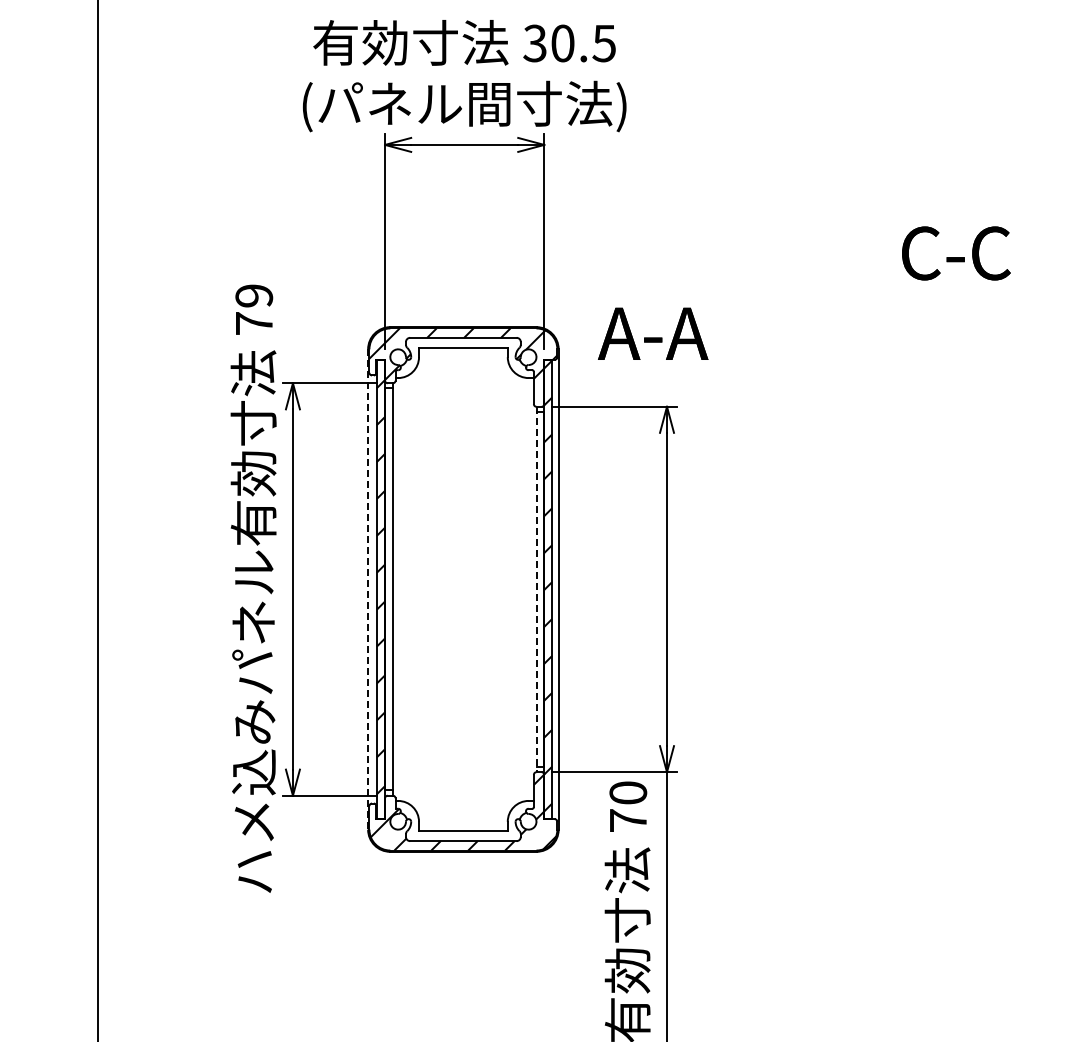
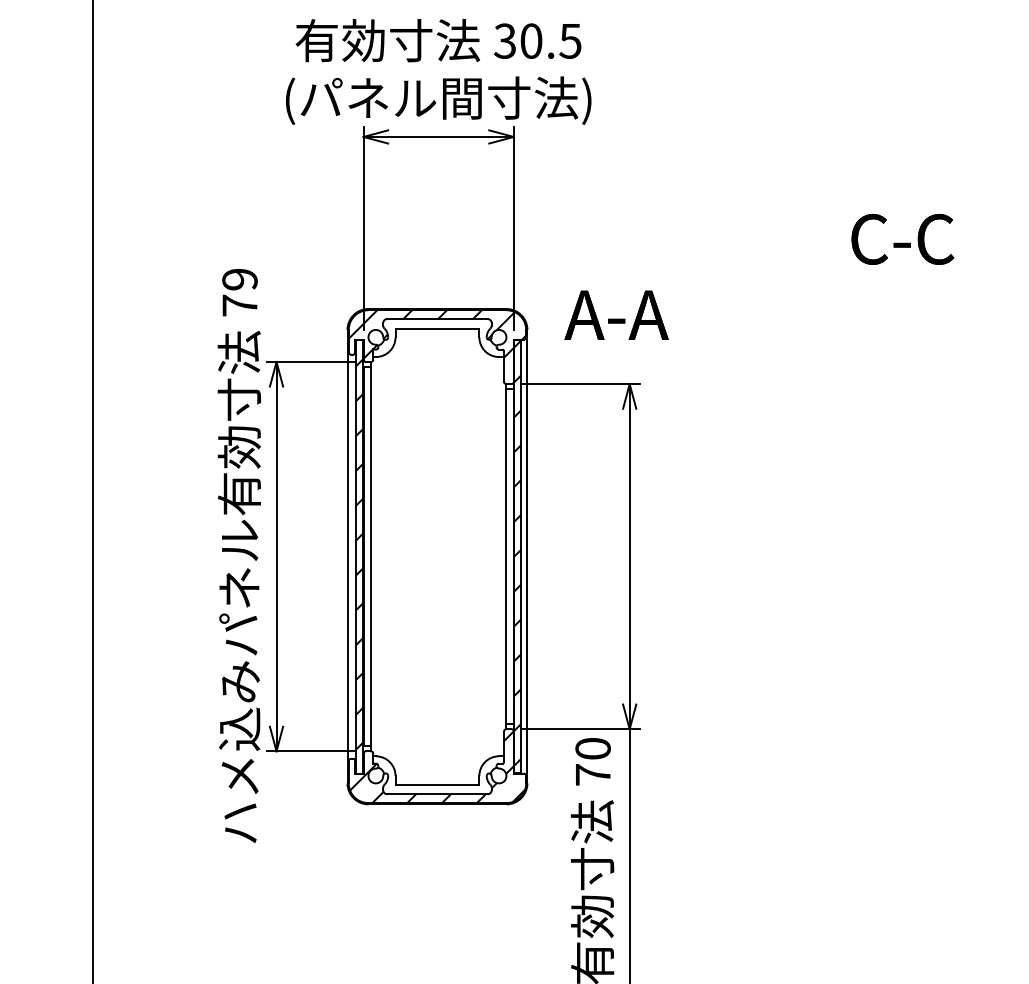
line: (368, 589) -> (347, 556), dashed -> solid
line: (536, 589) -> (506, 556), dashed -> solid

